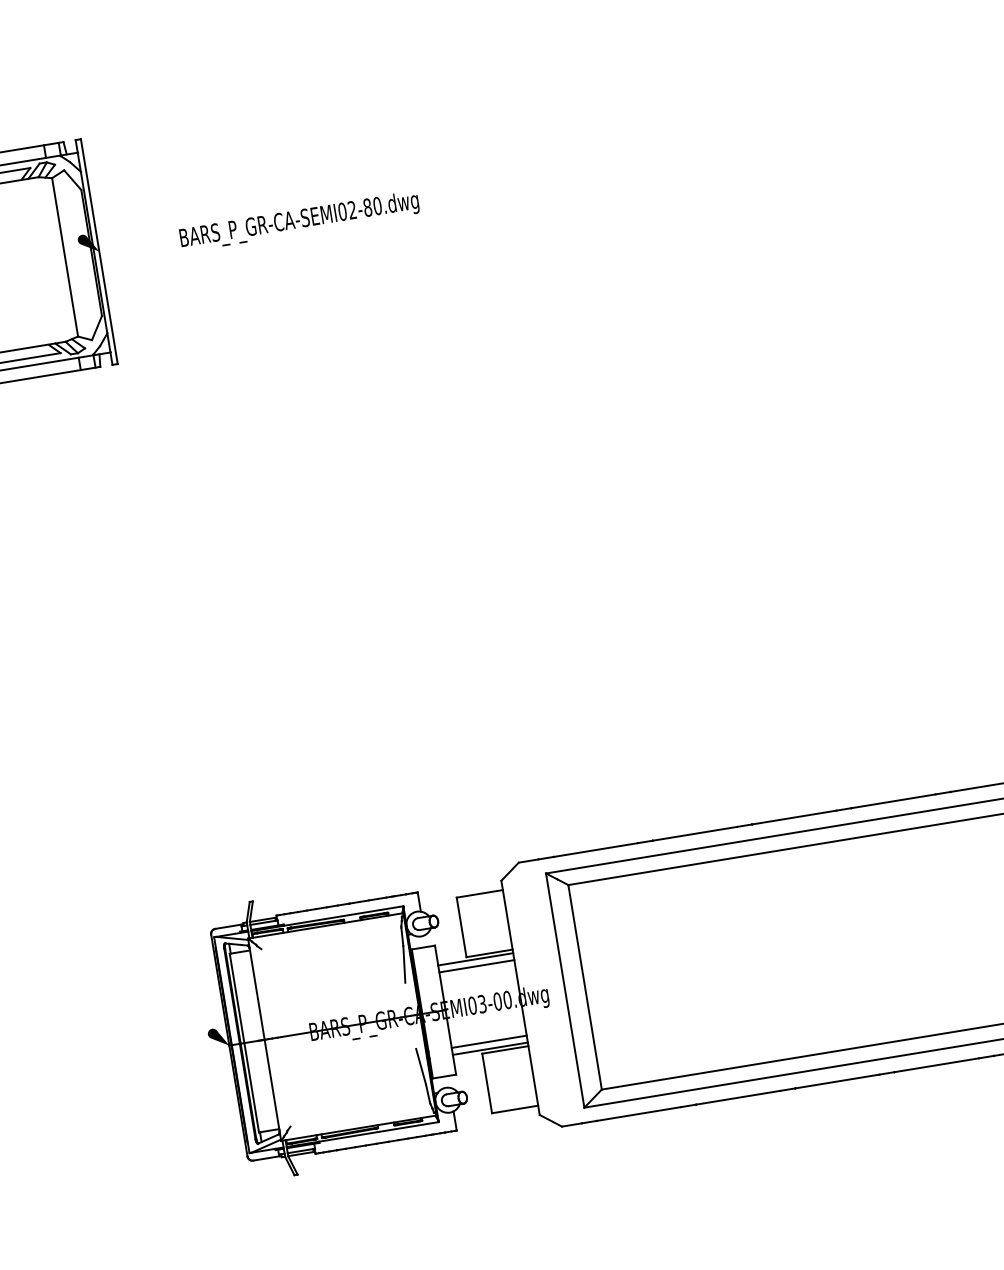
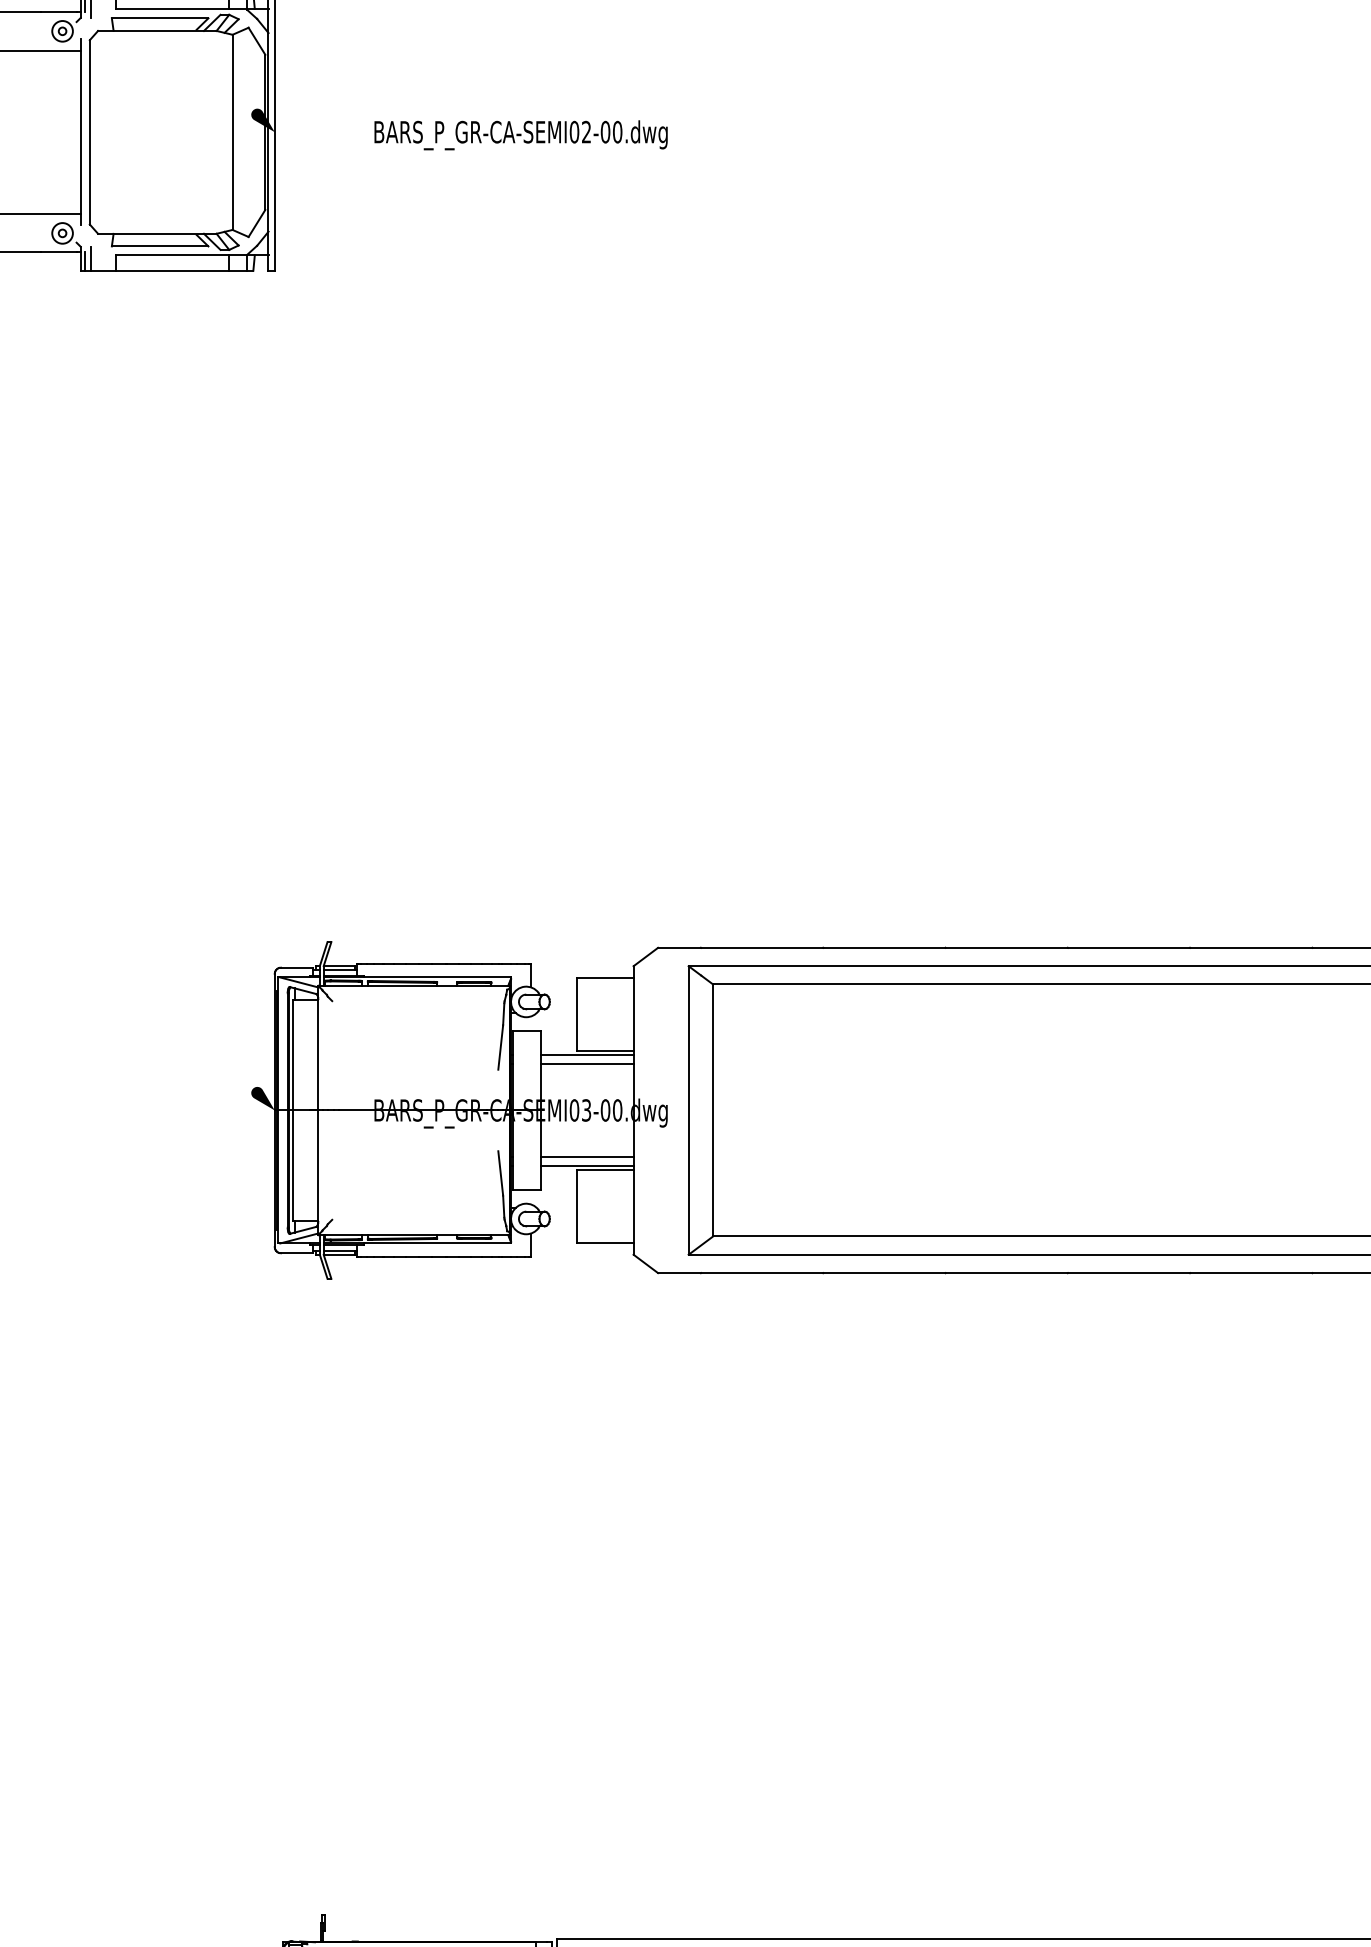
text: (367, 207) -> (605, 132), BARS_P_GR-CA-SEMI02-80.dwg -> BARS_P_GR-CA-SEMI02-00.dwg

